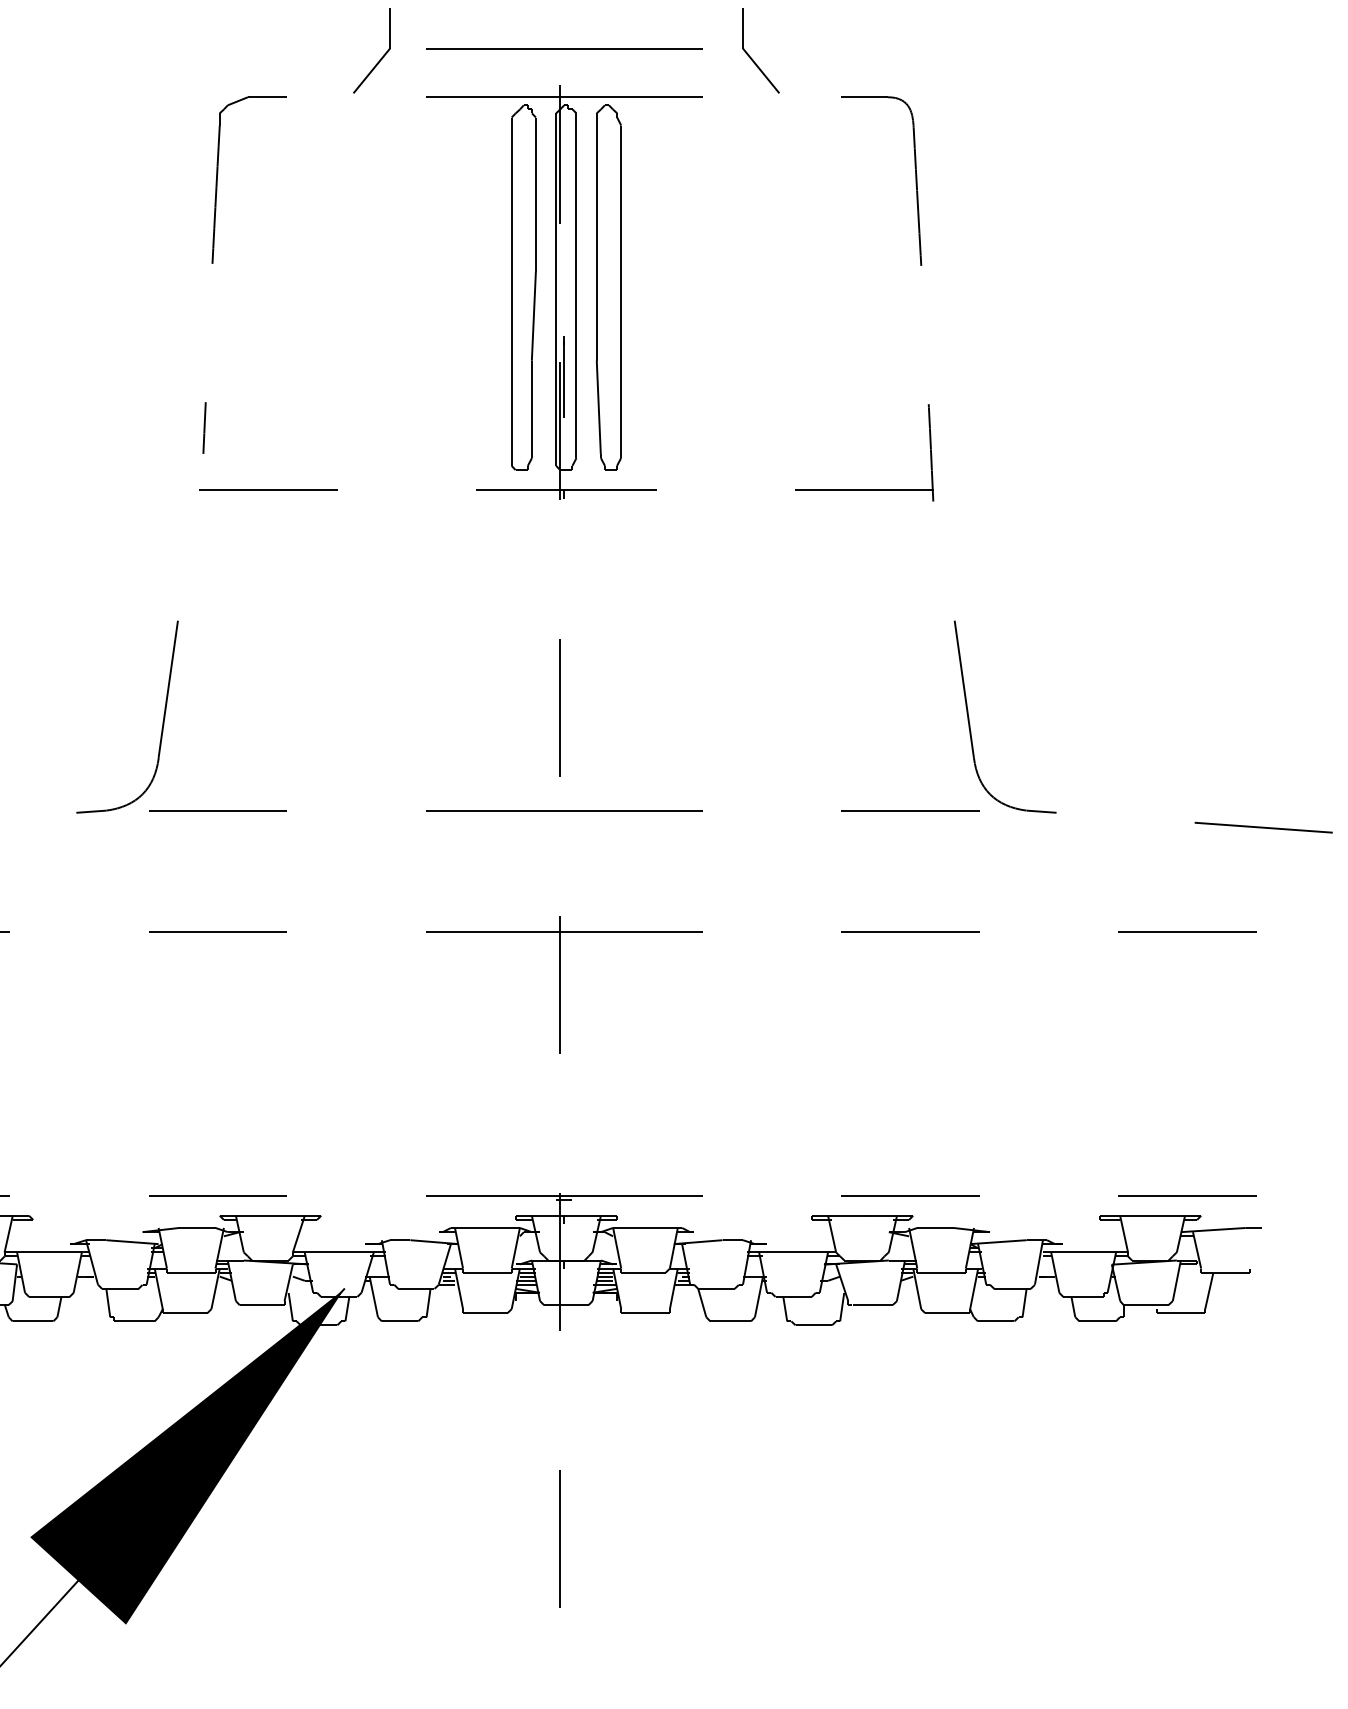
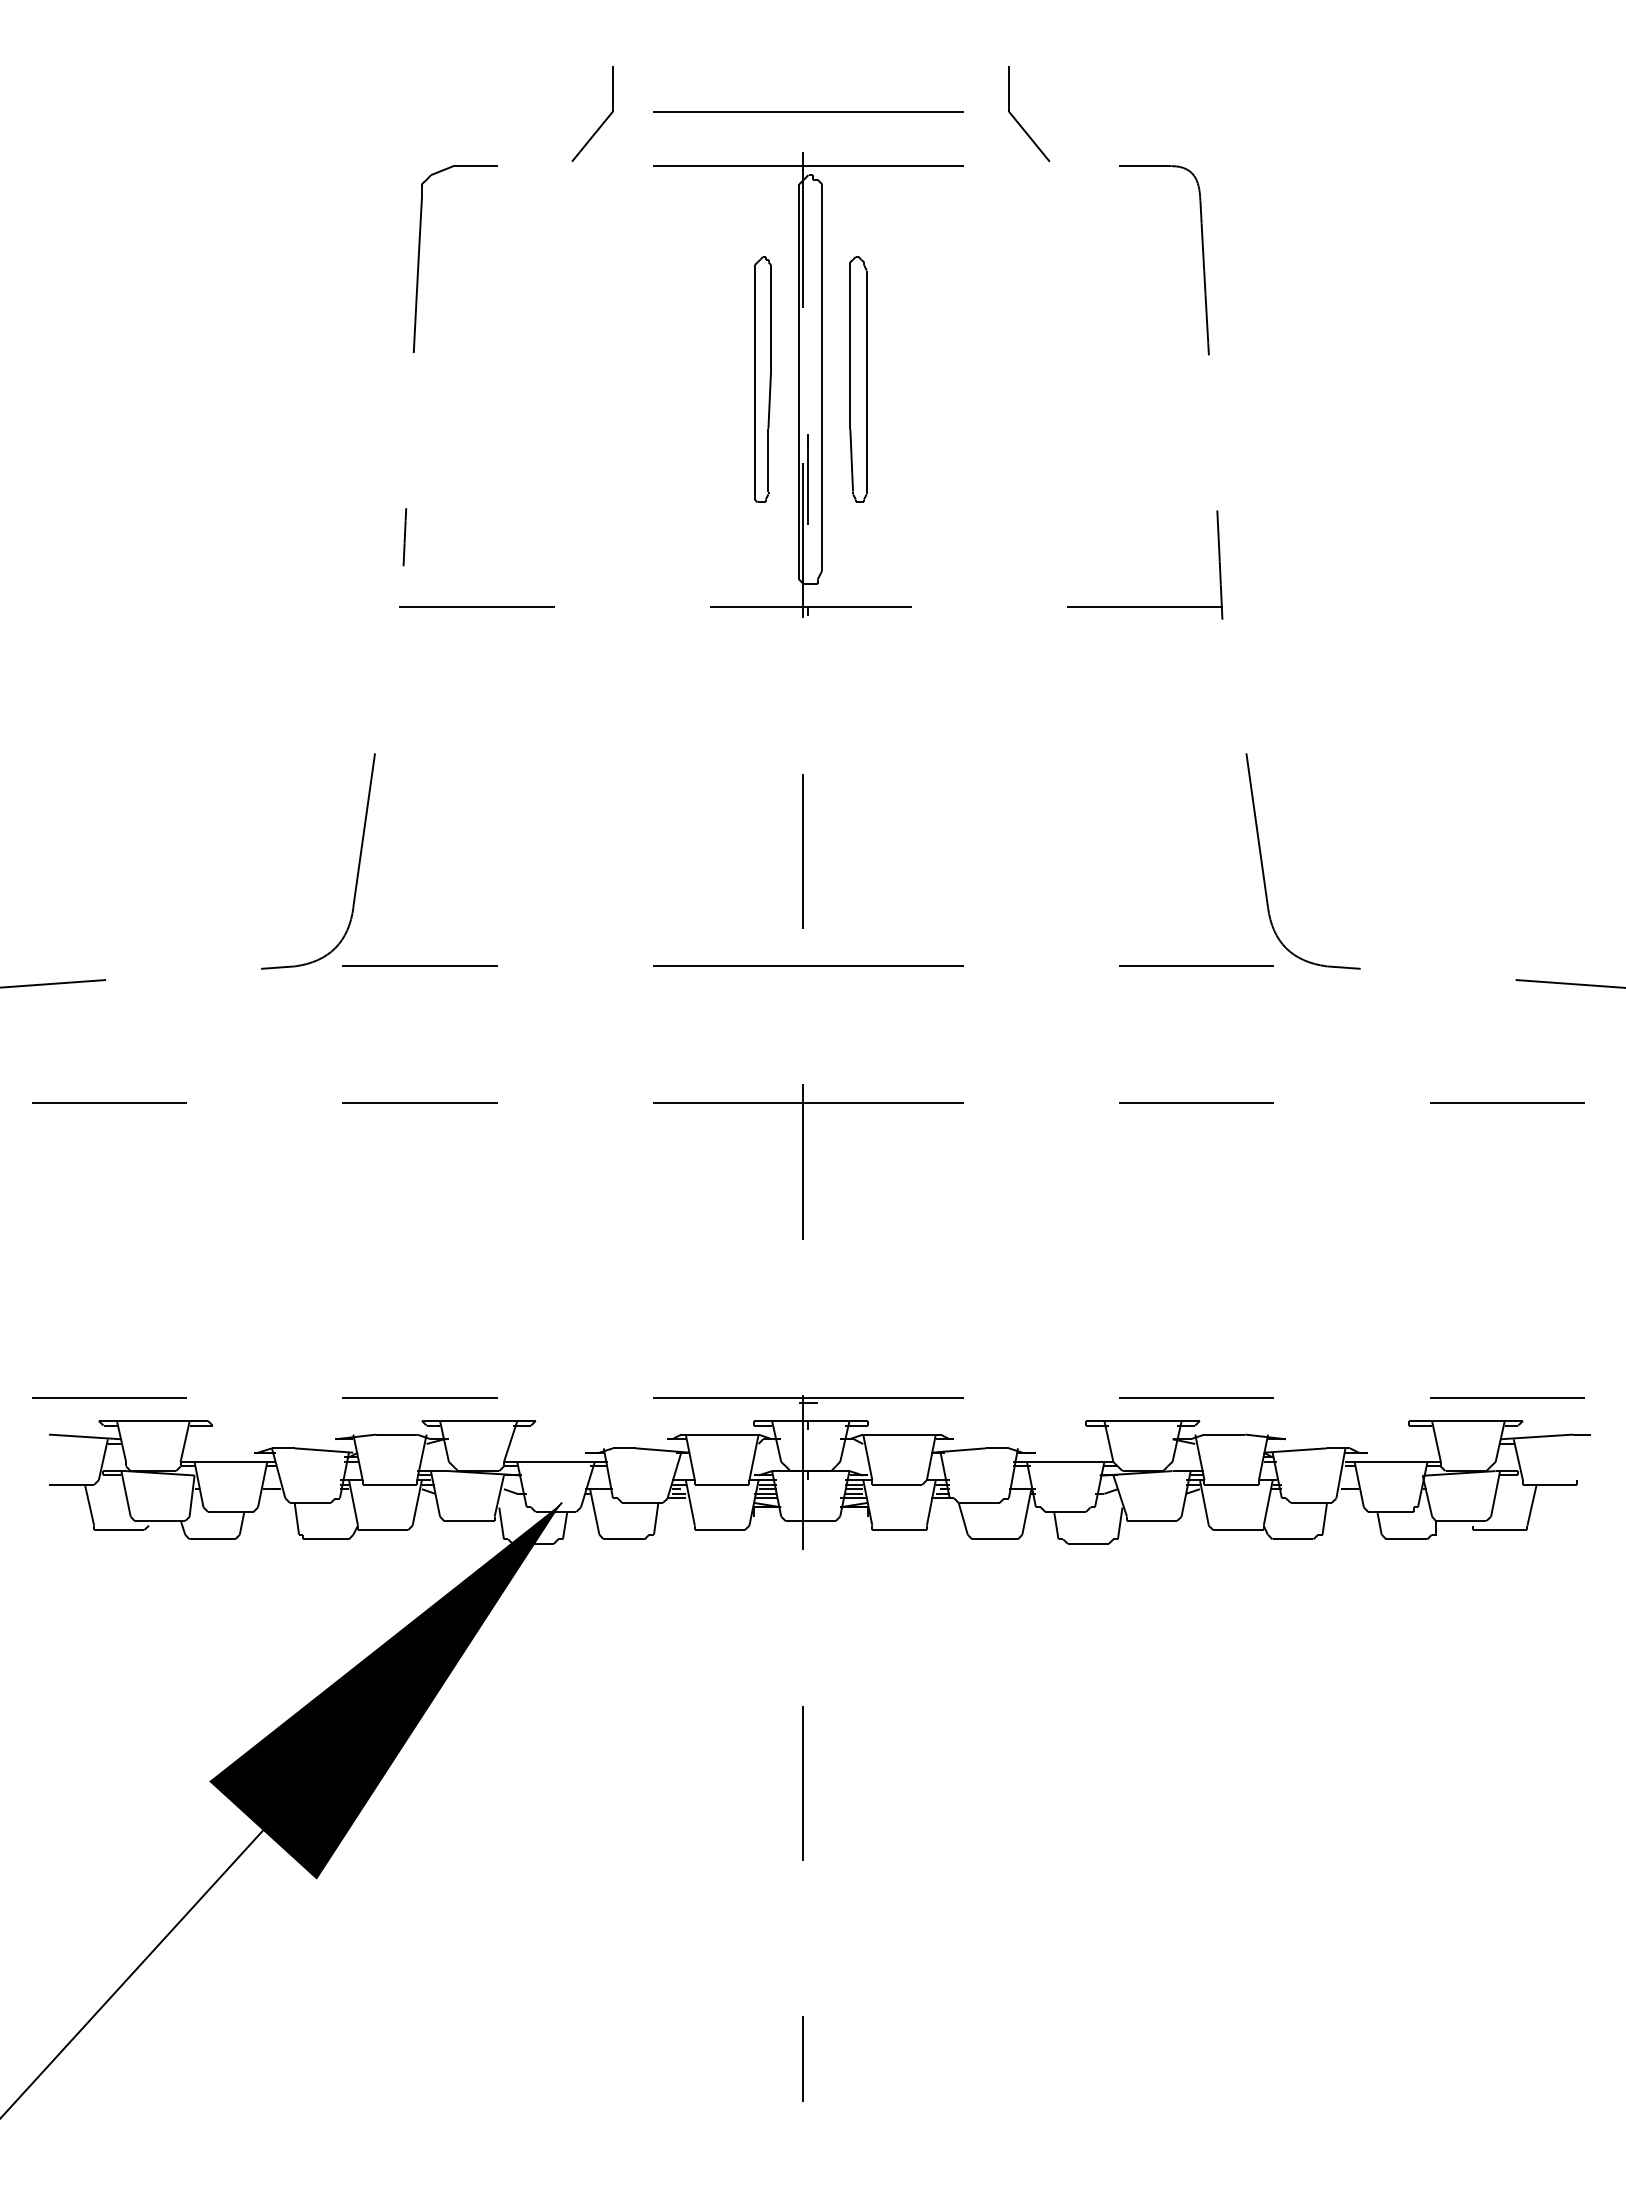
part: (523, 287) -> (762, 379), size x0.6
part: (608, 287) -> (858, 379), size x0.6

